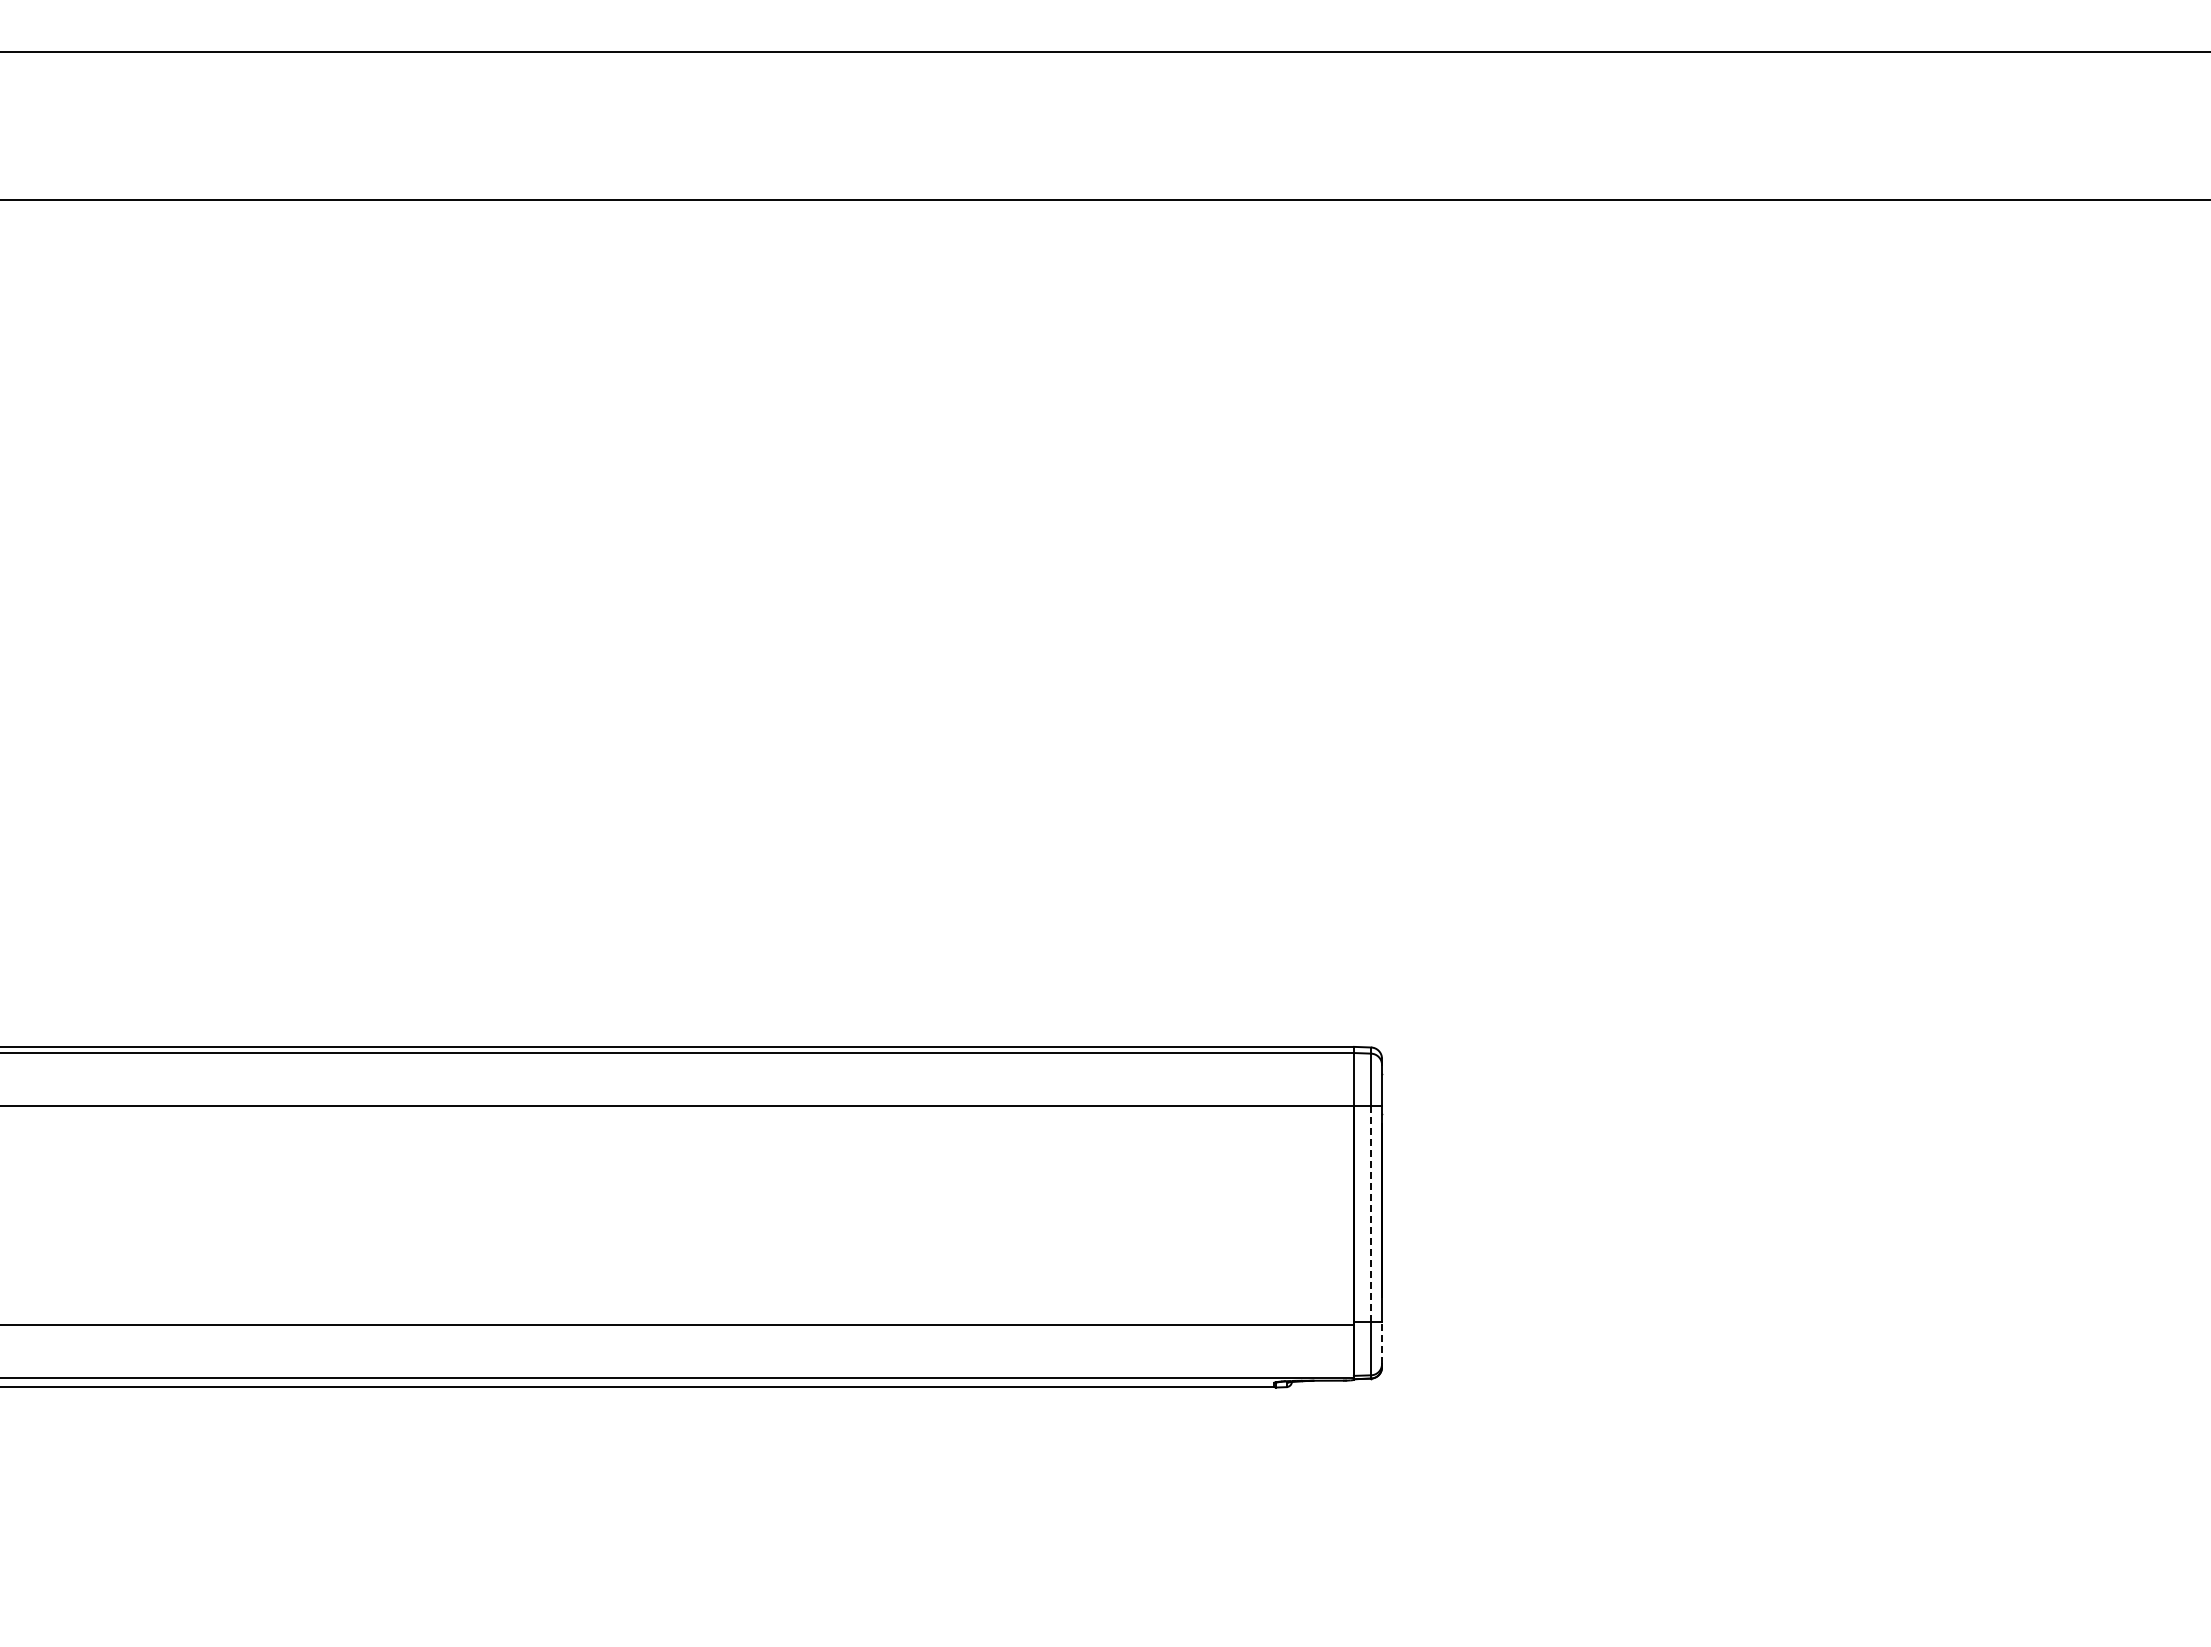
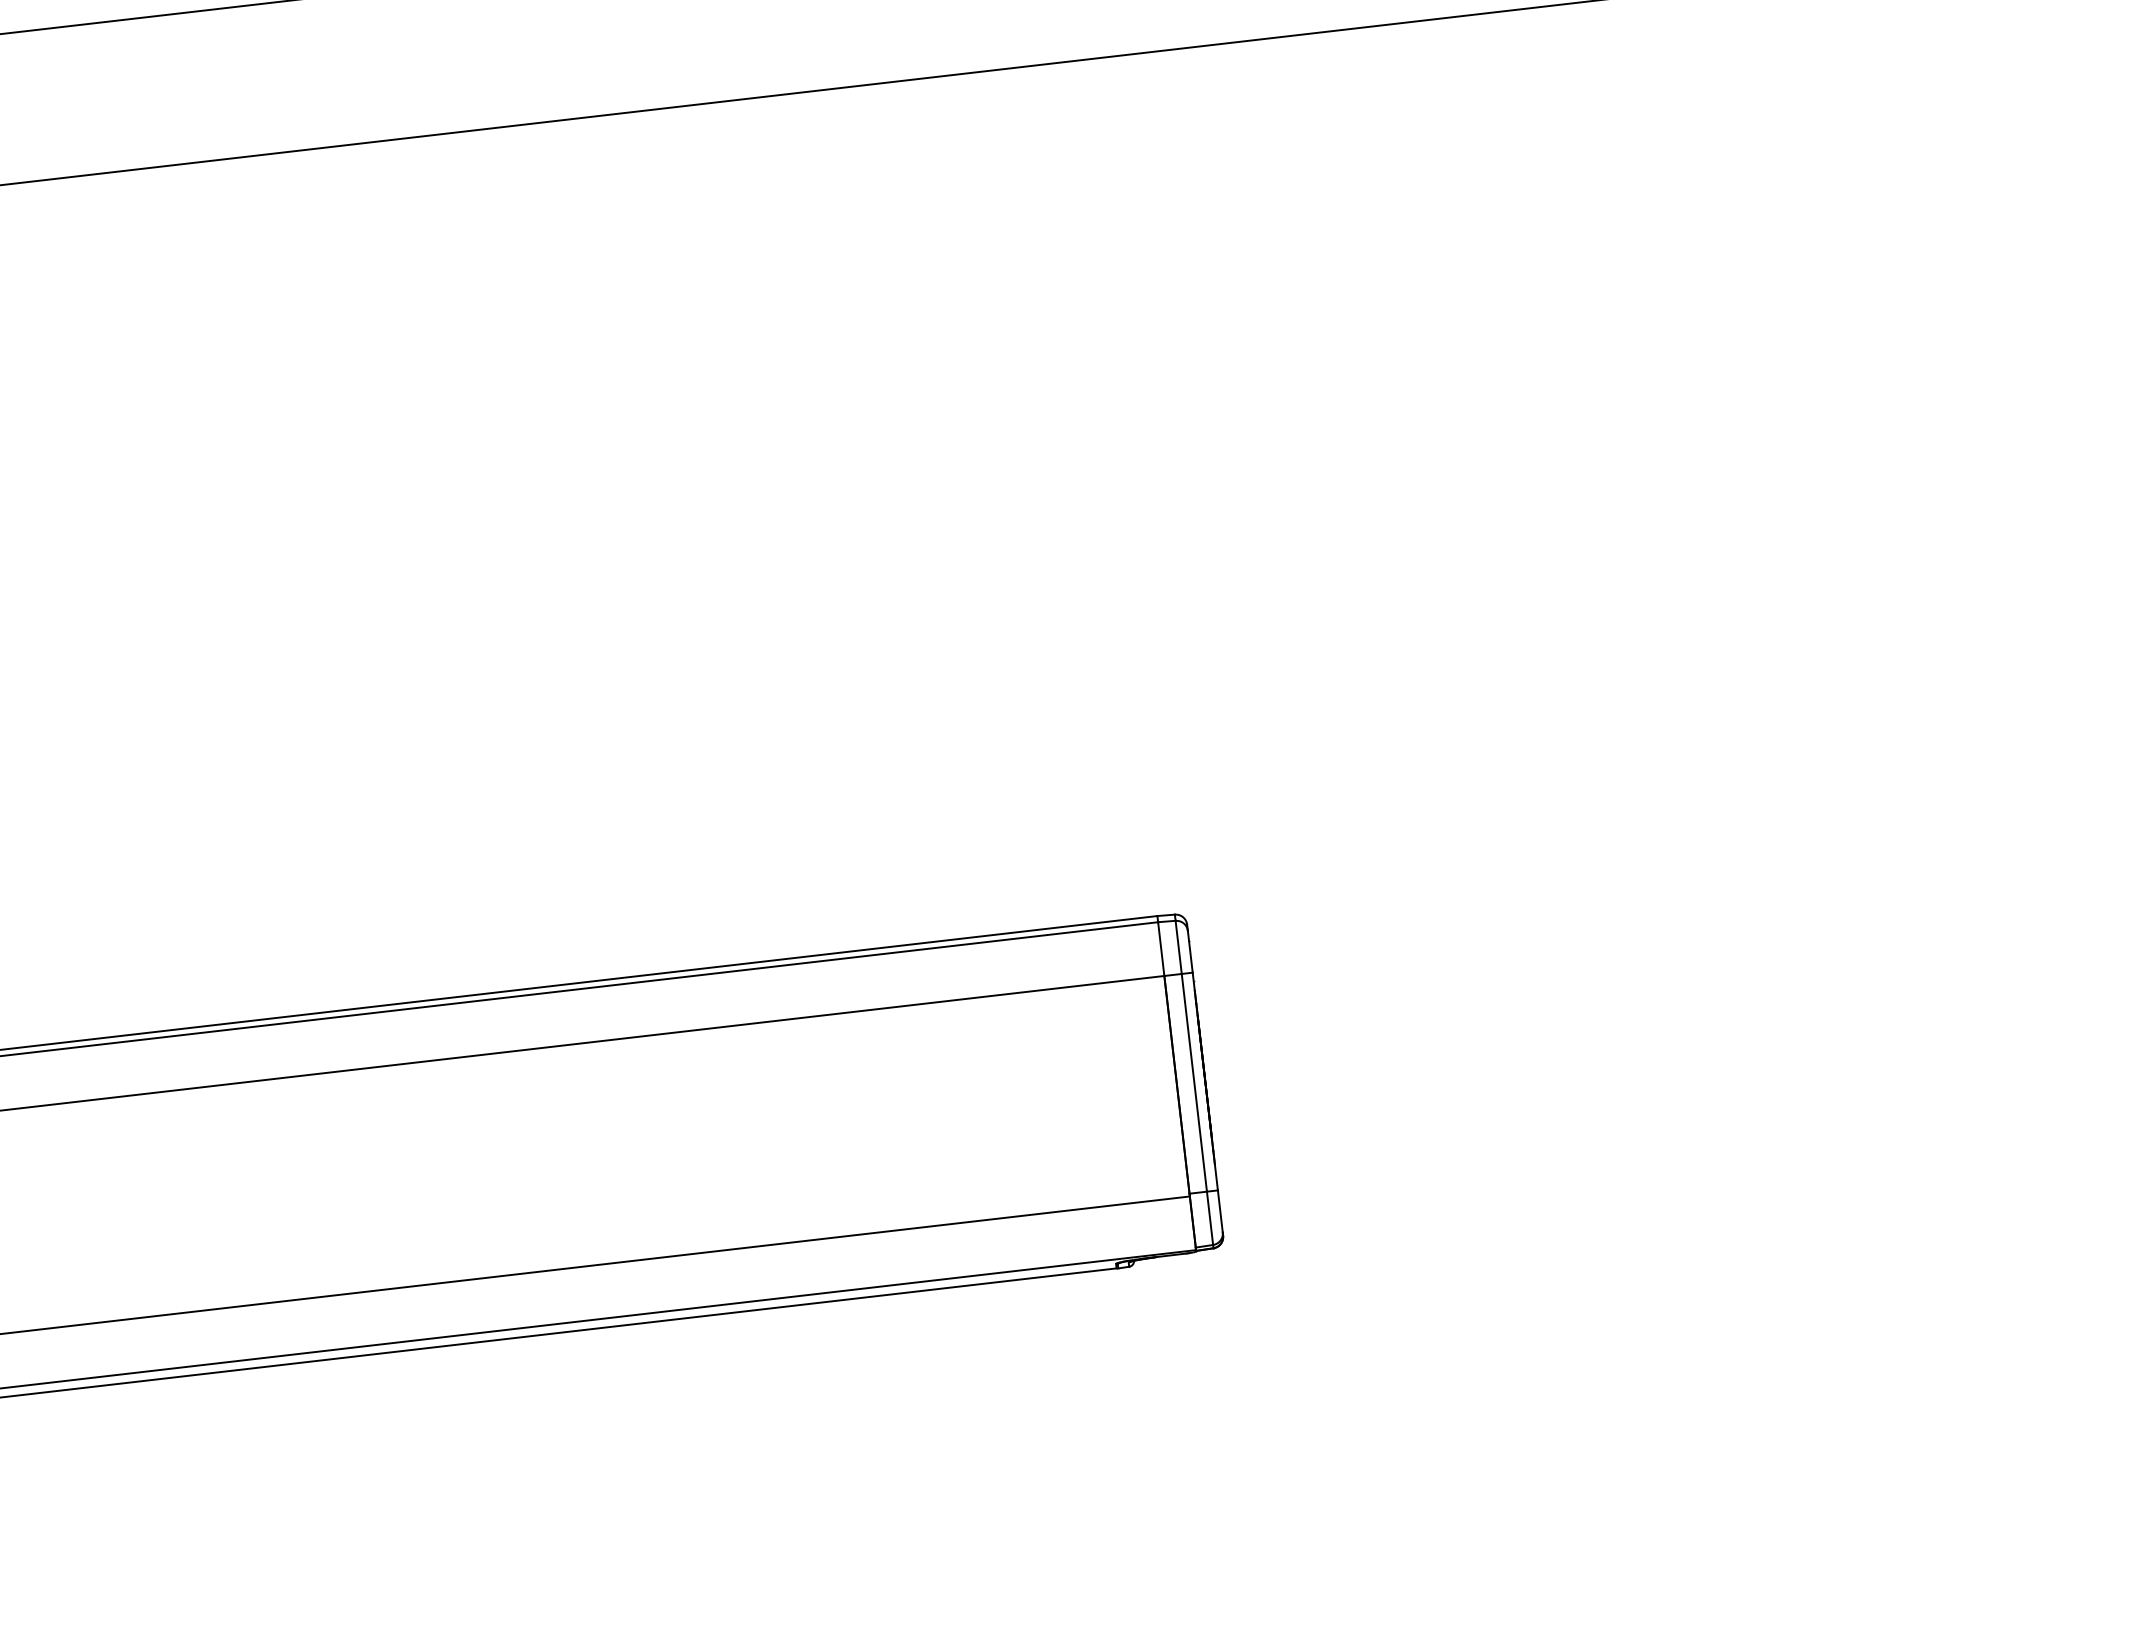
line: (1371, 1213) -> (1194, 1081), dashed -> solid
line: (1382, 1343) -> (1220, 1211), dashed -> solid

